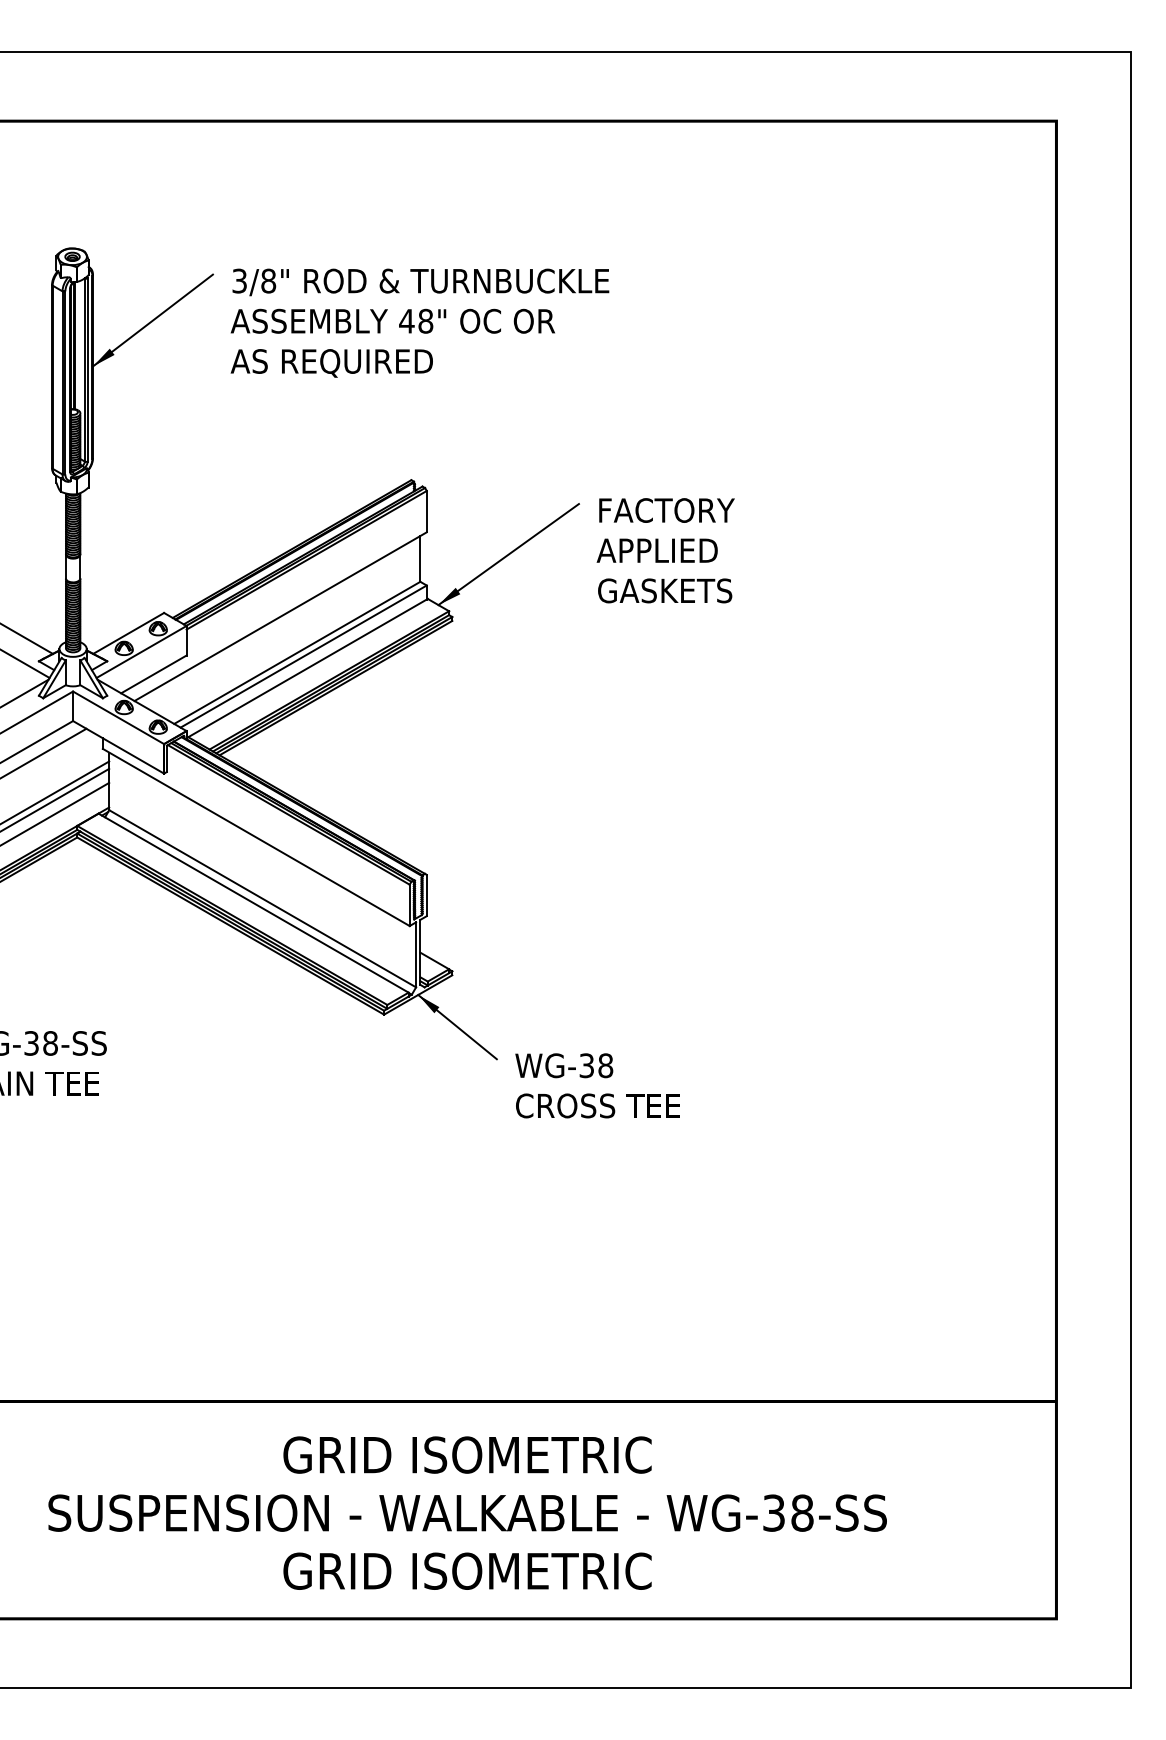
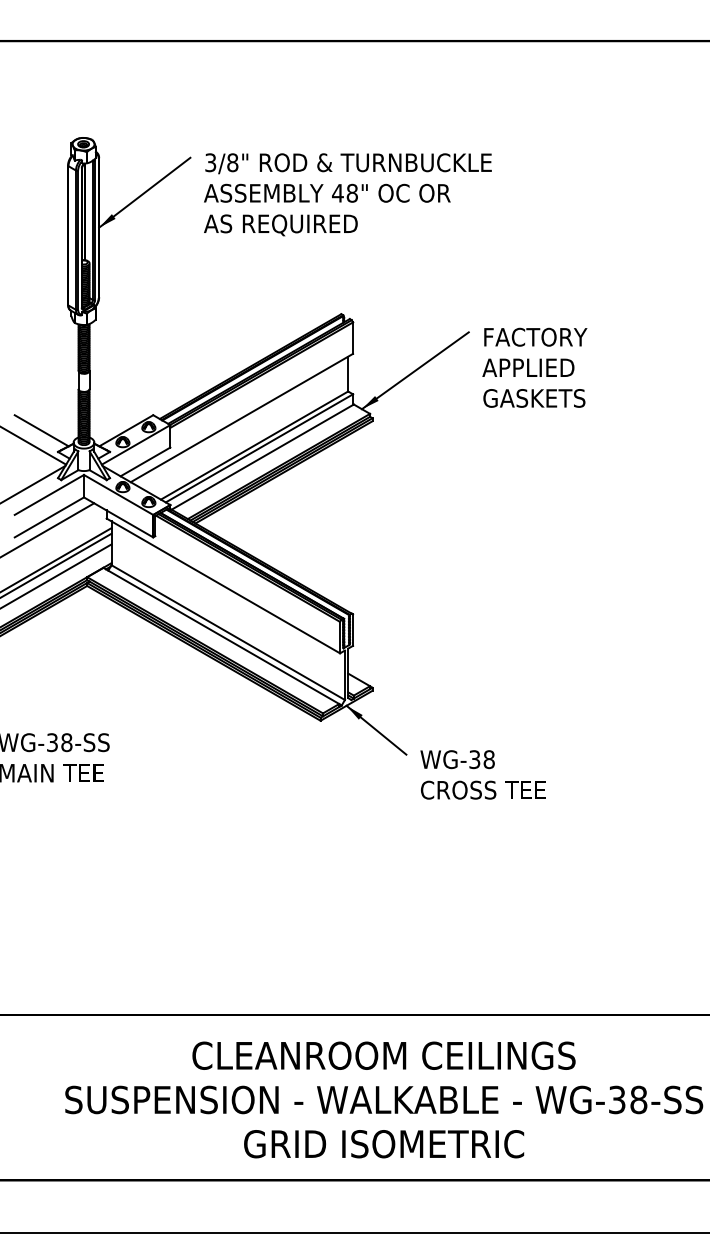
text: (467, 1454) -> (384, 1055), GRID ISOMETRIC -> CLEANROOM CEILINGS

